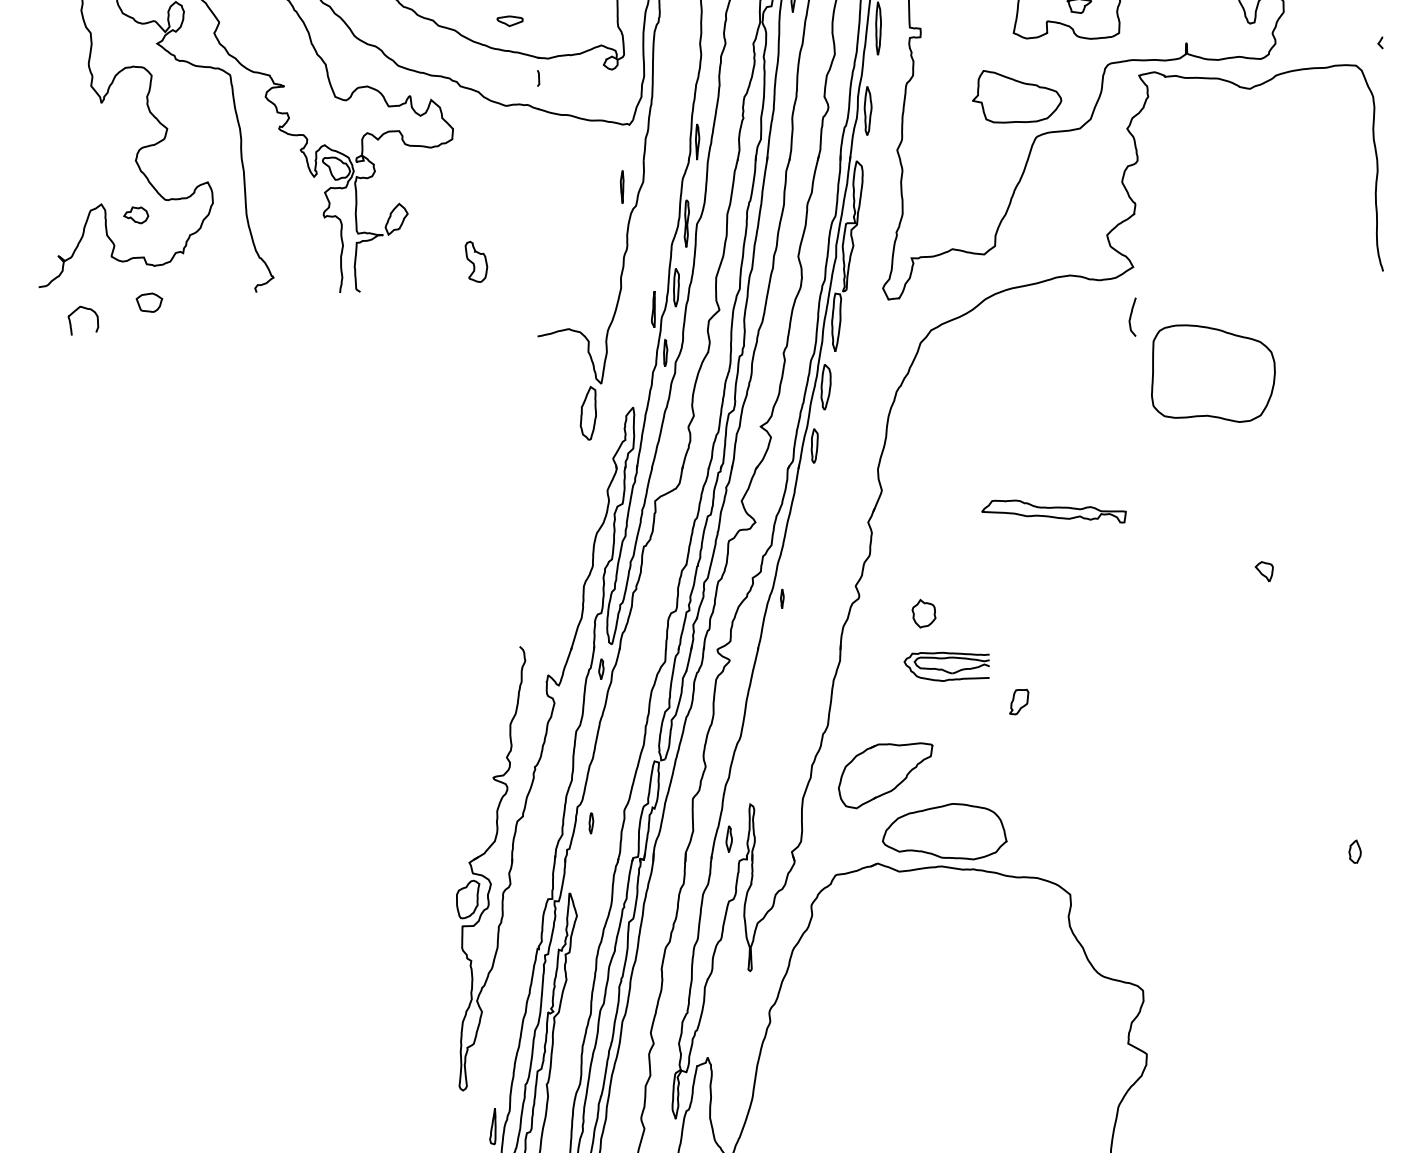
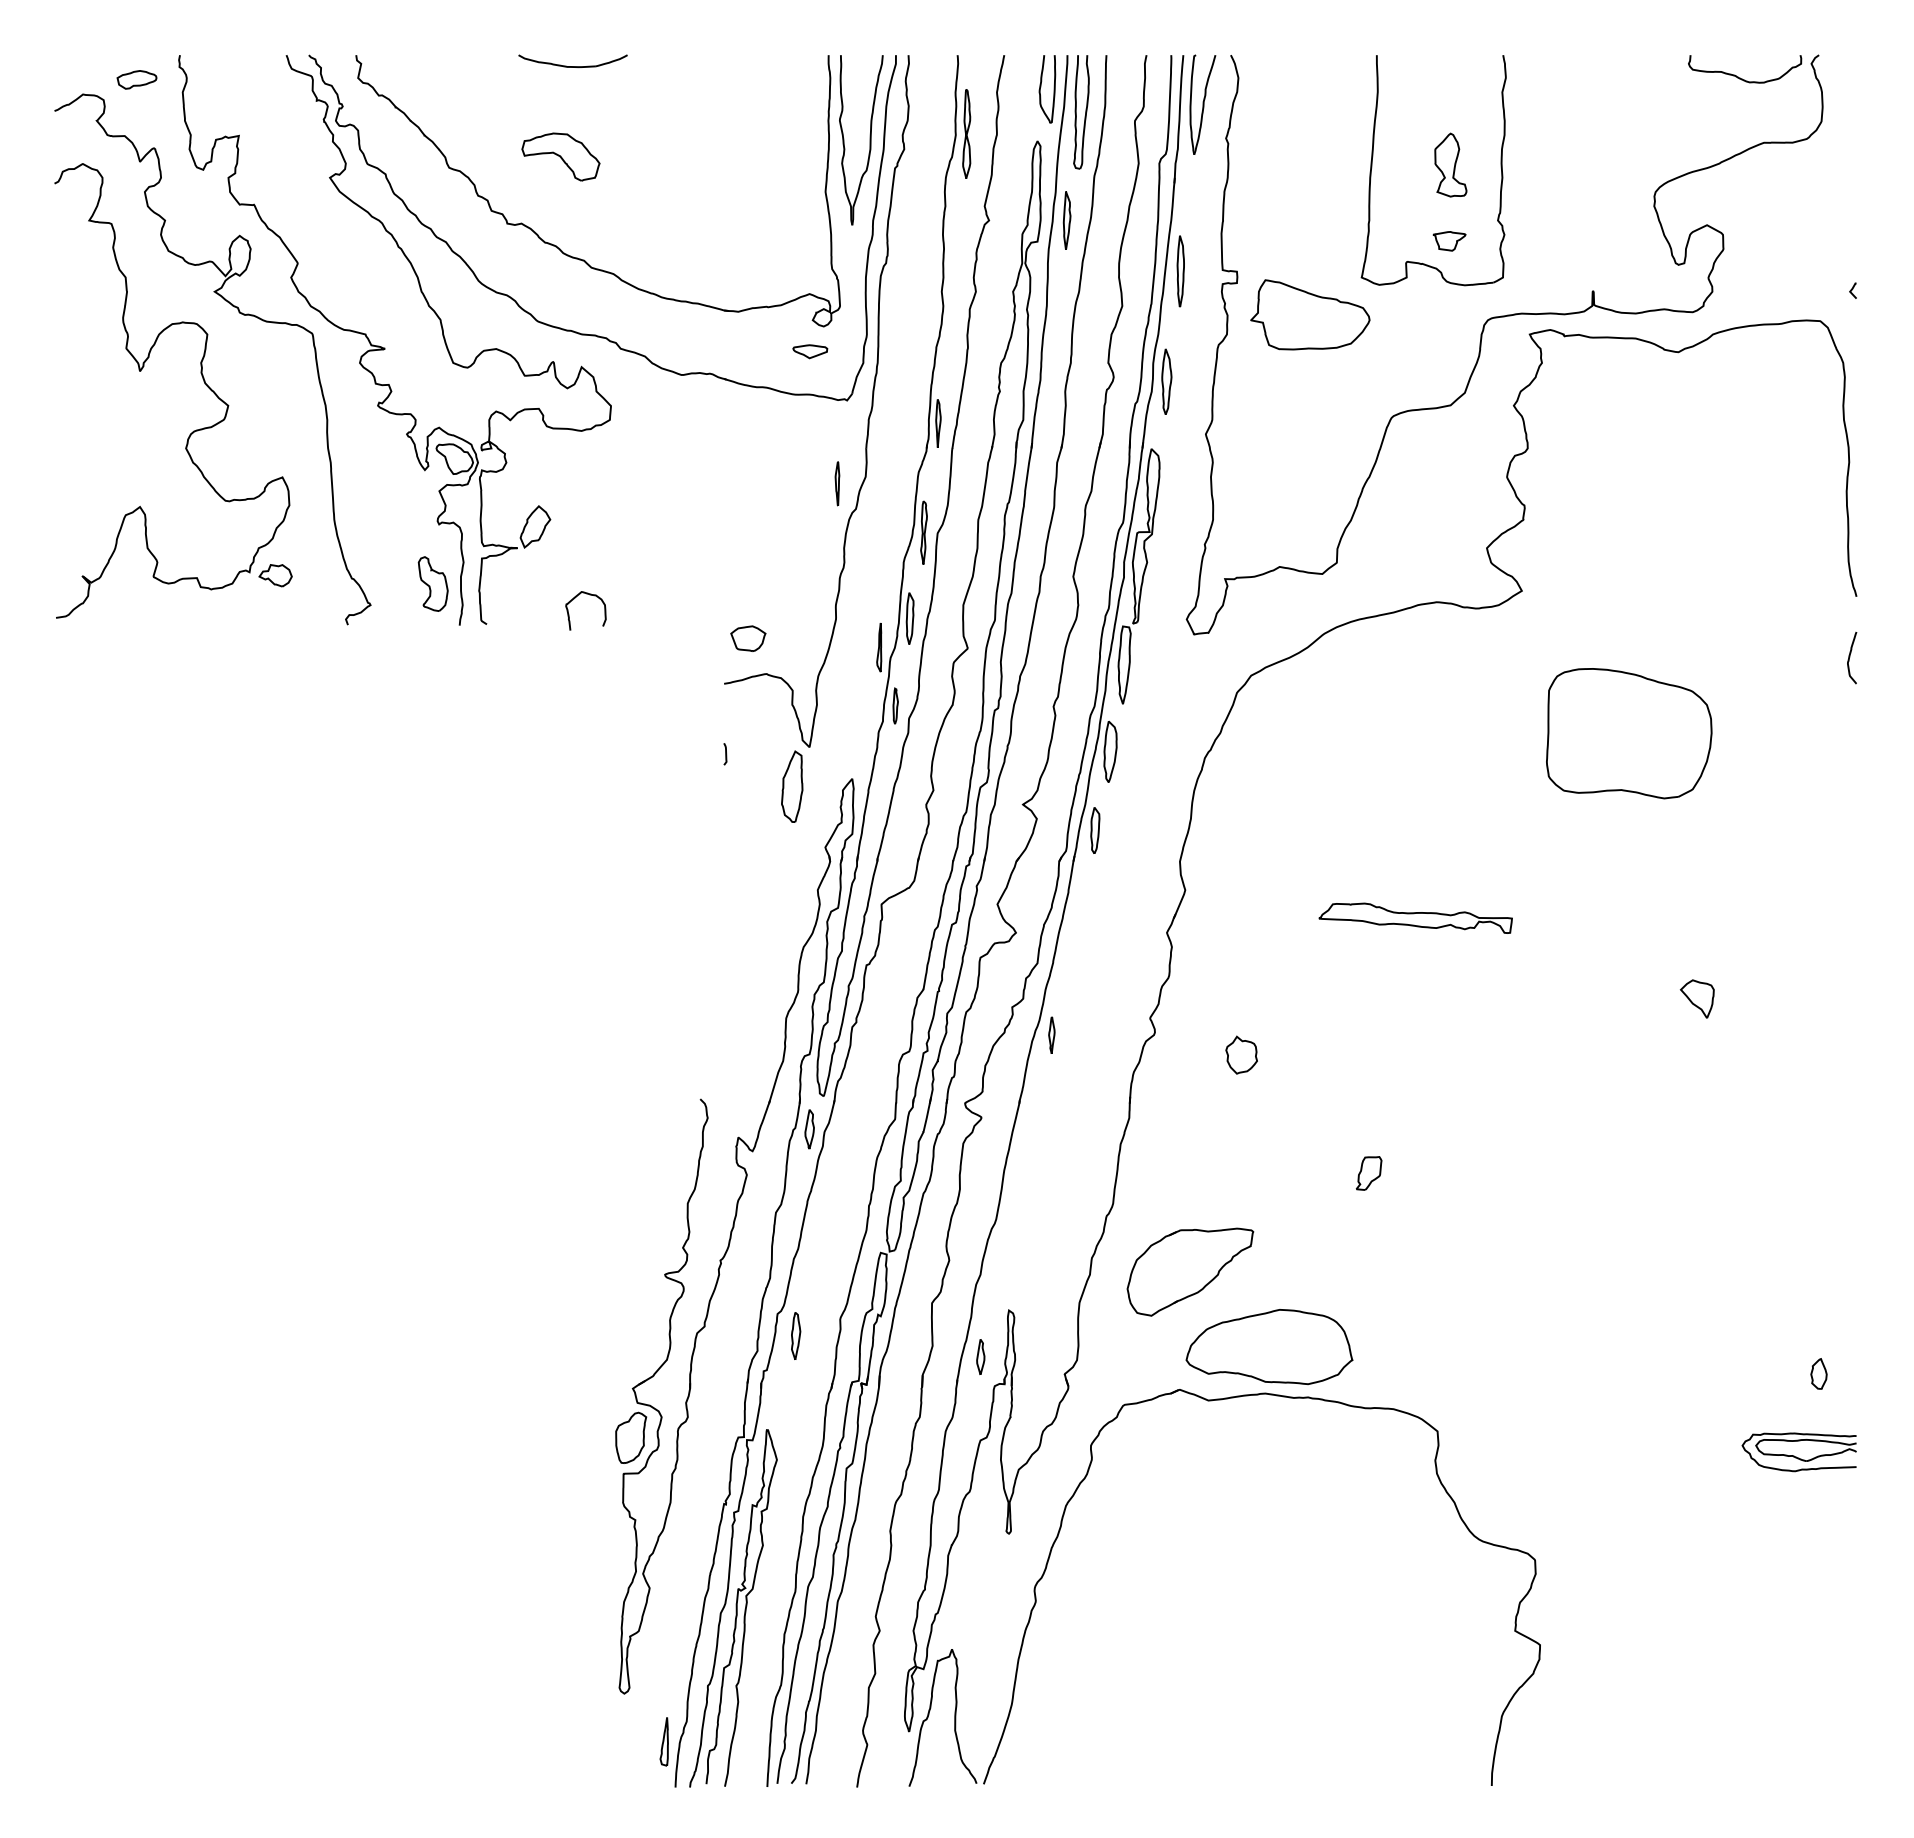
part: (510, 21) -> (810, 351), moved
curve: (538, 78) -> (725, 754), moved
part: (1017, 96) -> (1310, 314), moved
part: (136, 215) -> (275, 575), moved
part: (475, 261) -> (432, 583), moved
part: (149, 302) -> (748, 638), moved
curve: (86, 309) -> (589, 595), moved
curve: (1131, 316) -> (1850, 657), moved
part: (1264, 571) -> (1697, 998), size x1.43
part: (782, 598) -> (1051, 1034), size x1.43
part: (946, 667) -> (1798, 1452), moved
part: (601, 669) -> (809, 1129), size x1.43
part: (591, 823) -> (796, 1335), size x1.67

